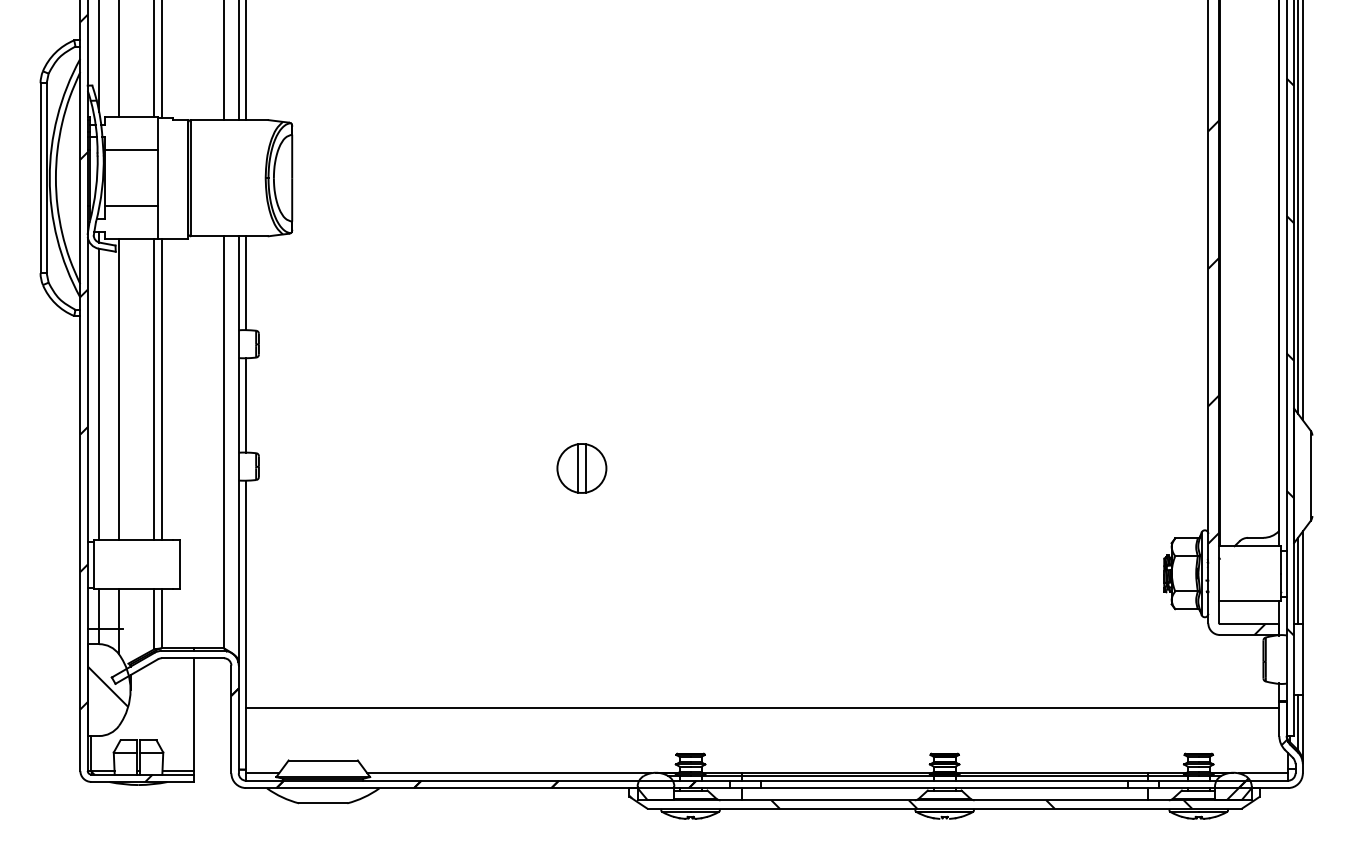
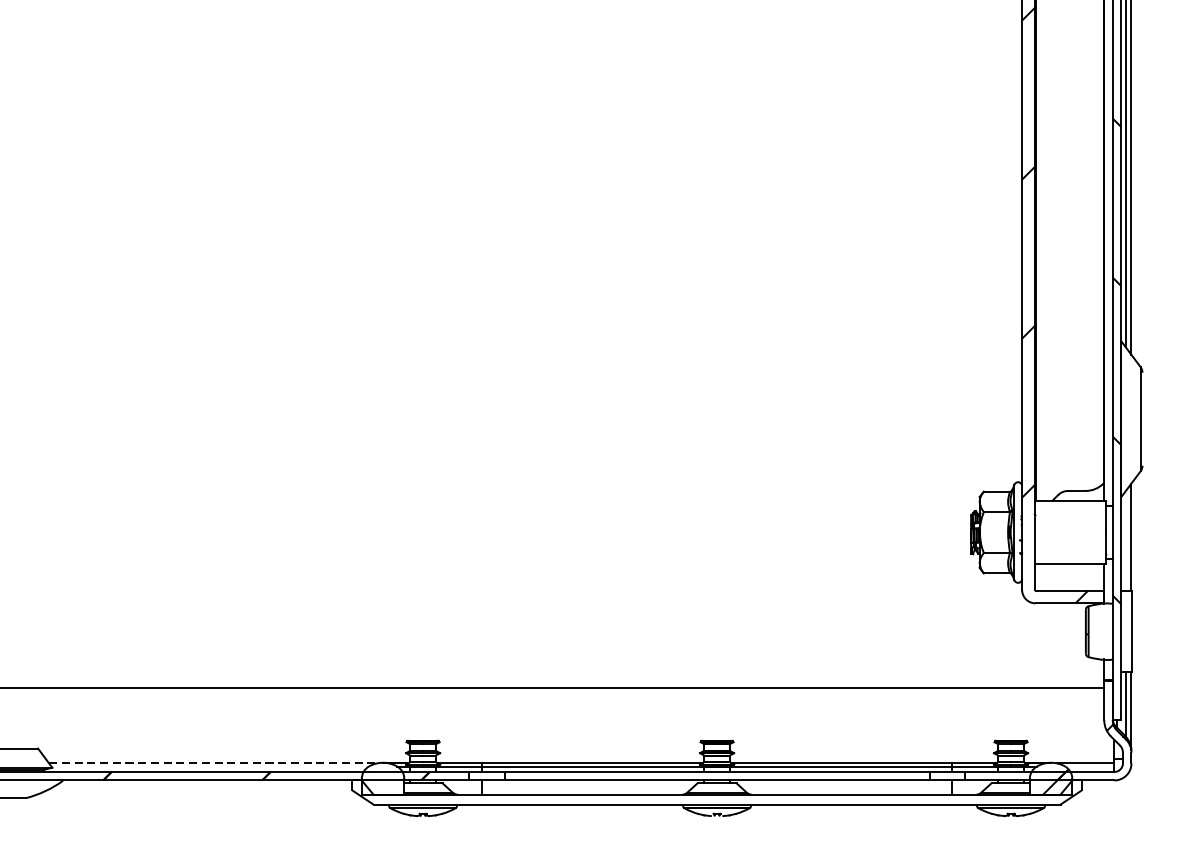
part: (581, 468) -> (296, 410), removed
line: (1298, 580) -> (1126, 540), removed
line: (508, 773) -> (212, 763), solid -> dashed
hatch: (910, 801) -> (677, 795), removed

